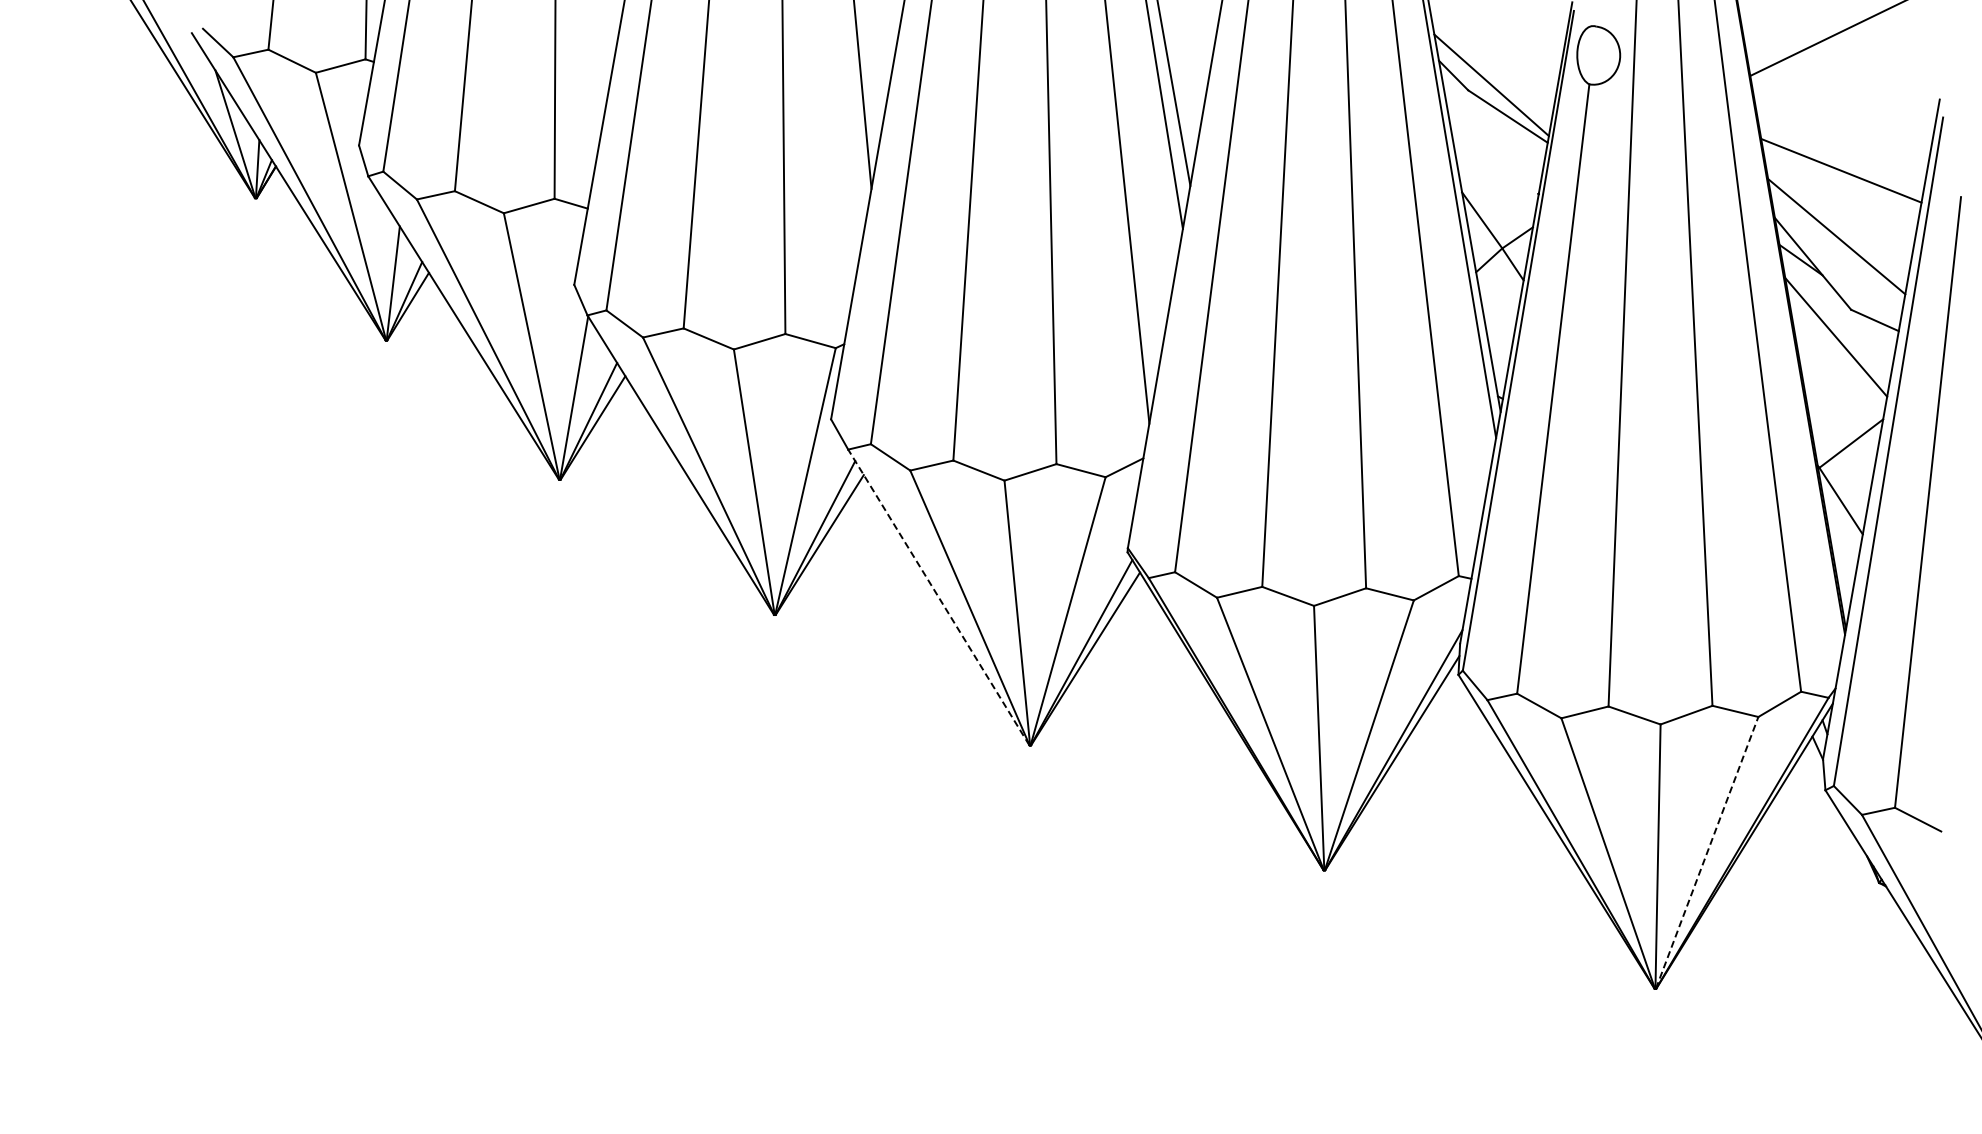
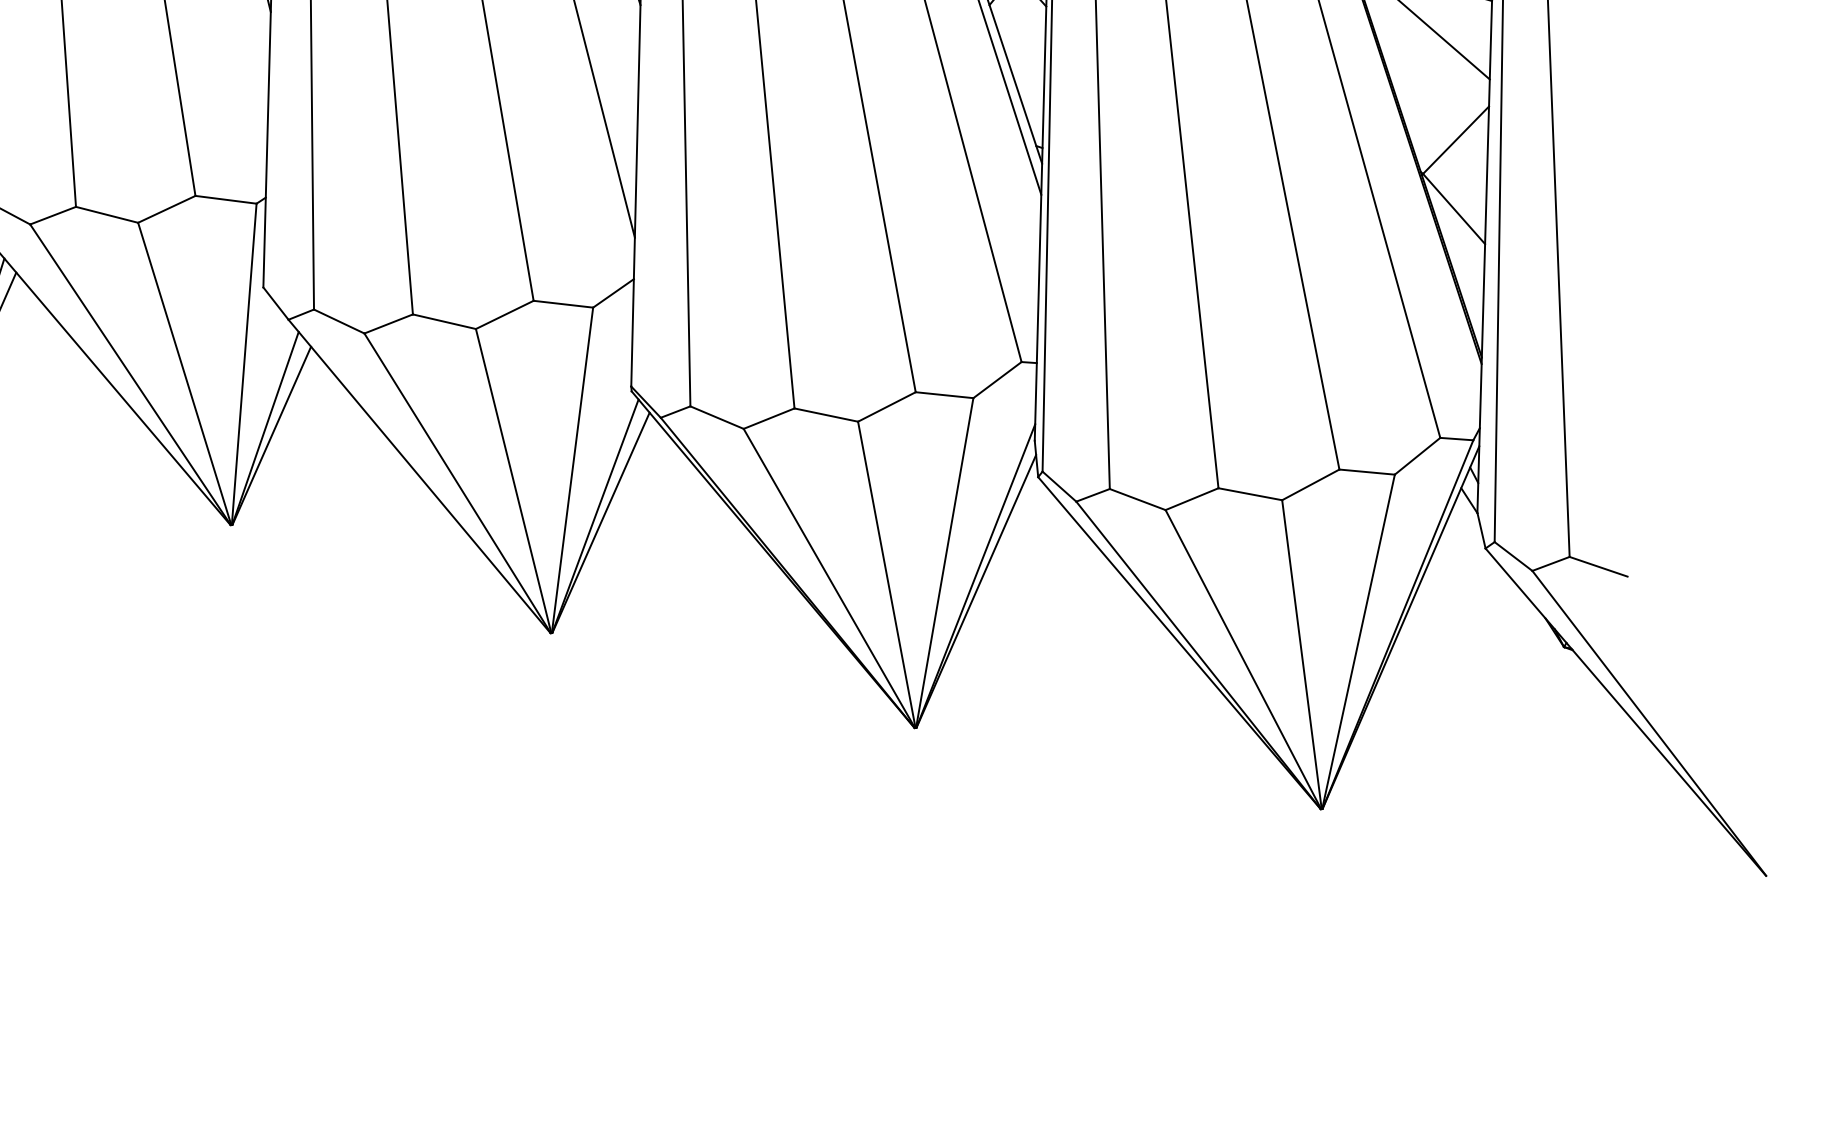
line: (938, 597) -> (419, 476), dashed -> solid
line: (1707, 852) -> (1358, 641), dashed -> solid

